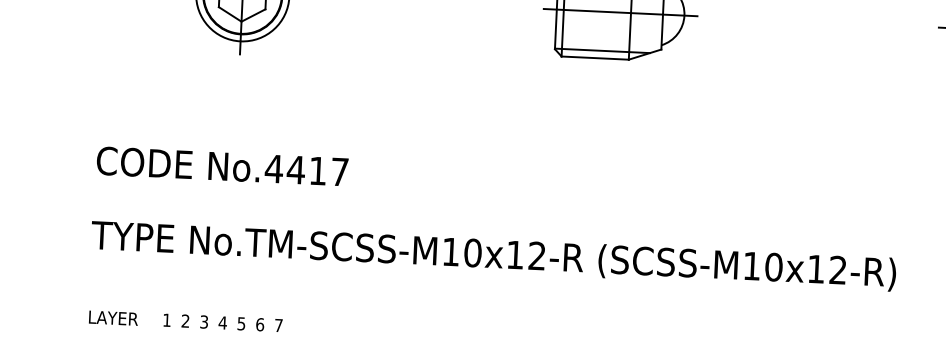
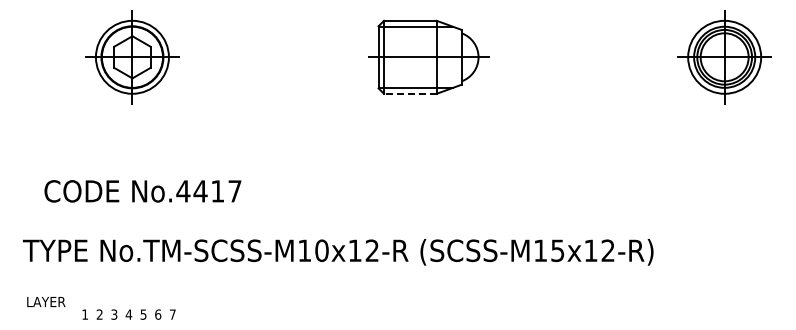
line: (594, 57) -> (409, 93), solid -> dashed
text: (221, 166) -> (142, 191), moved
text: (773, 266) -> (557, 250), (SCSS-M10x12-R) -> (SCSS-M15x12-R)
text: (113, 318) -> (46, 302), moved

